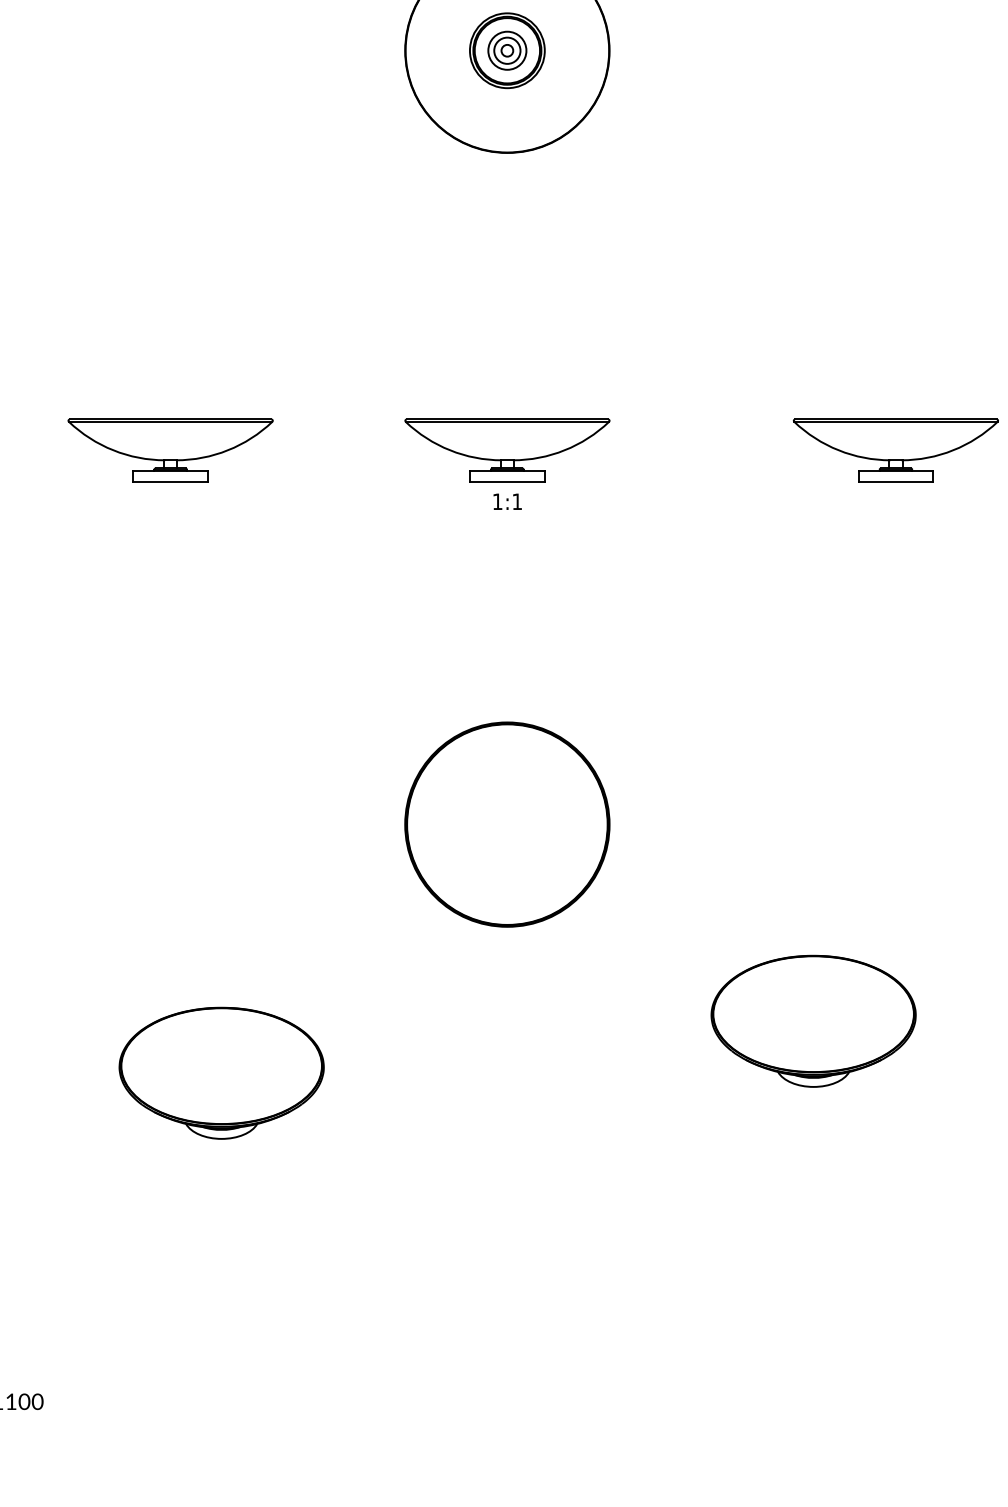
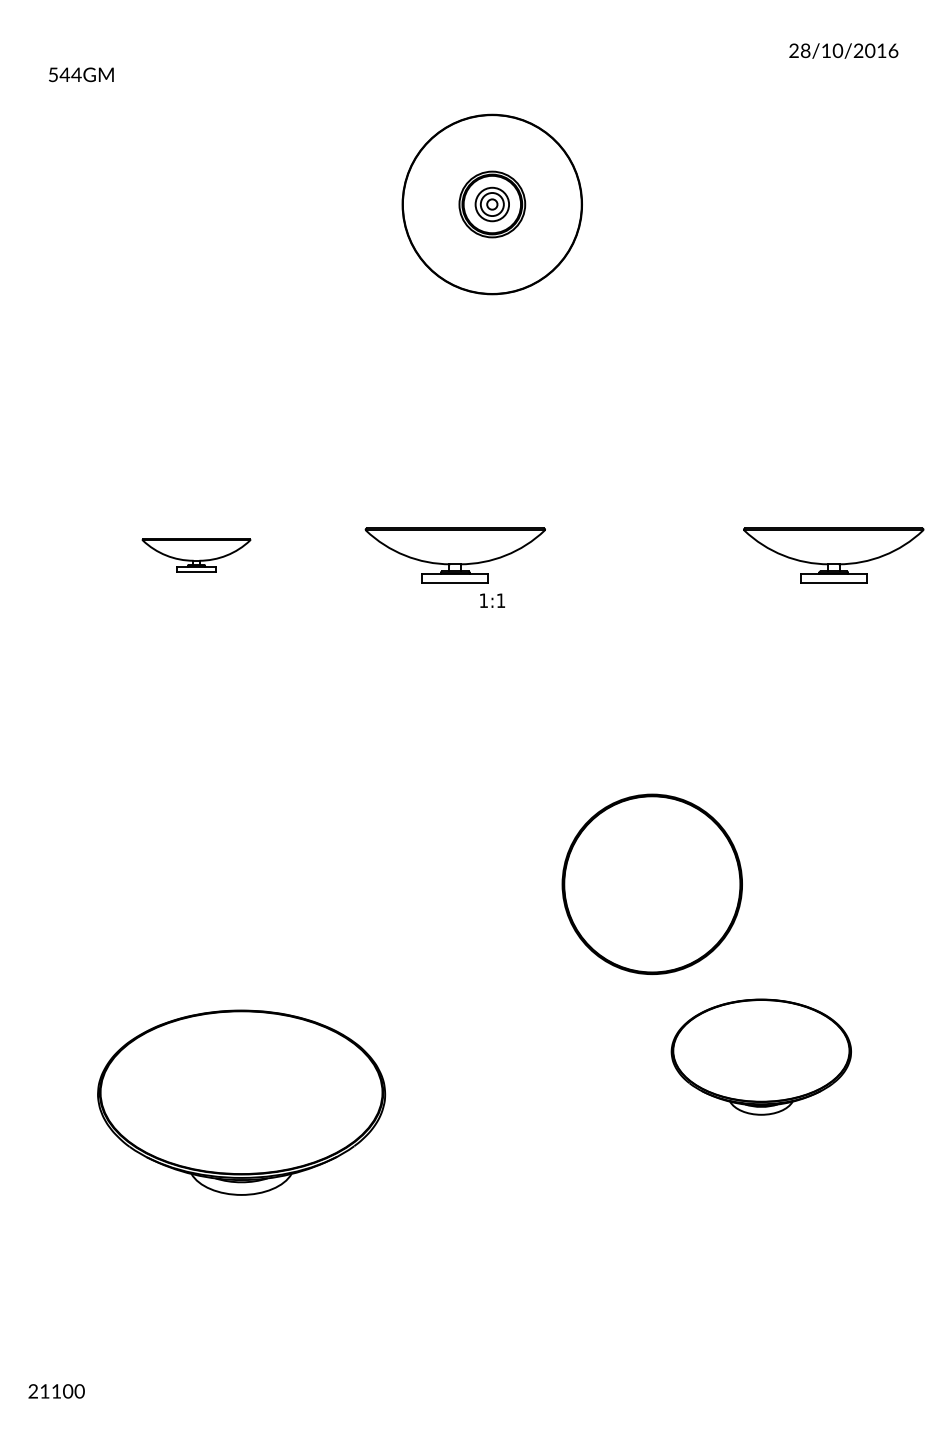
part: (170, 450) -> (196, 555), size x0.6
part: (506, 450) -> (454, 555), moved
part: (506, 823) -> (651, 883), moved
part: (220, 1072) -> (240, 1102), size x1.6

